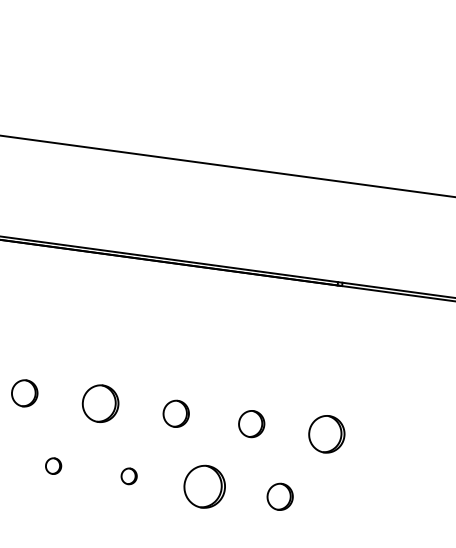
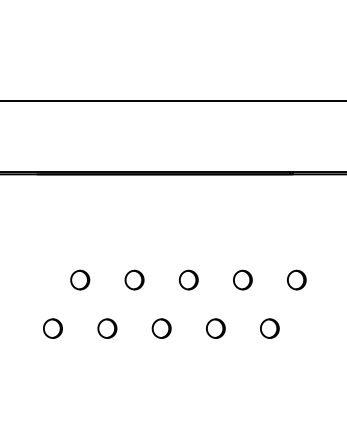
part: (100, 402) -> (134, 279), size x0.71
part: (326, 433) -> (296, 279), size x0.71
part: (53, 466) -> (107, 328), size x1.67
part: (129, 476) -> (161, 328), size x1.67
part: (204, 486) -> (215, 328), size x0.62

